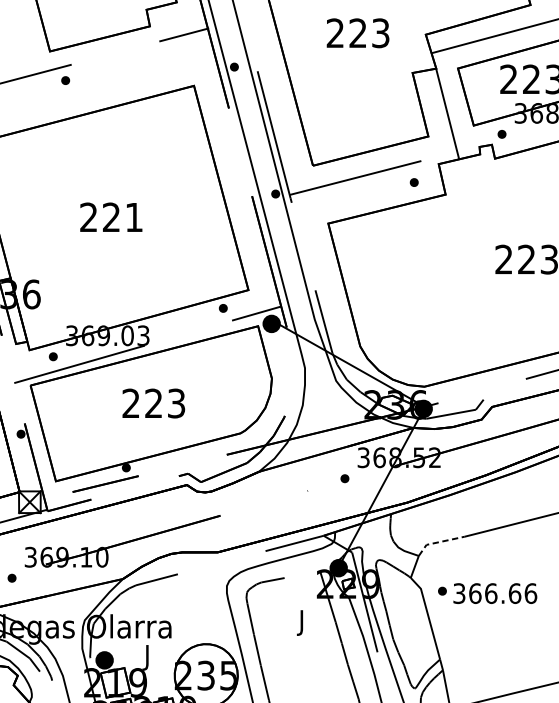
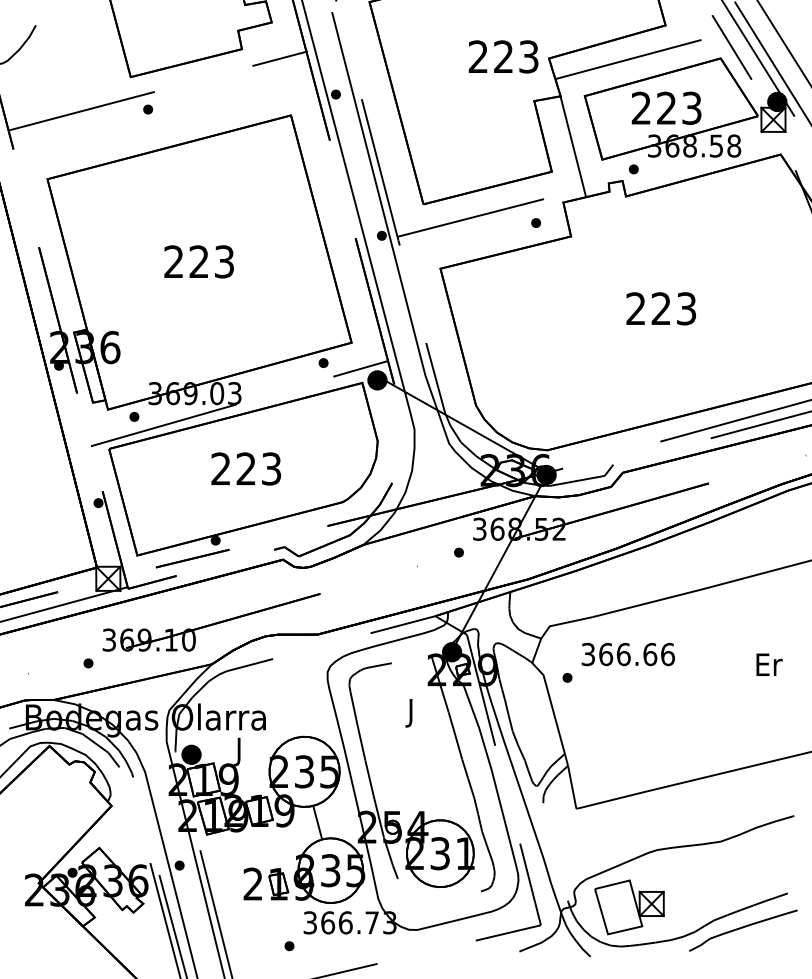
text: (357, 32) -> (503, 56), moved
text: (134, 217) -> (224, 261), 221 -> 223
line: (438, 542) -> (563, 623), dashed -> solid
text: (494, 593) -> (627, 654), moved

